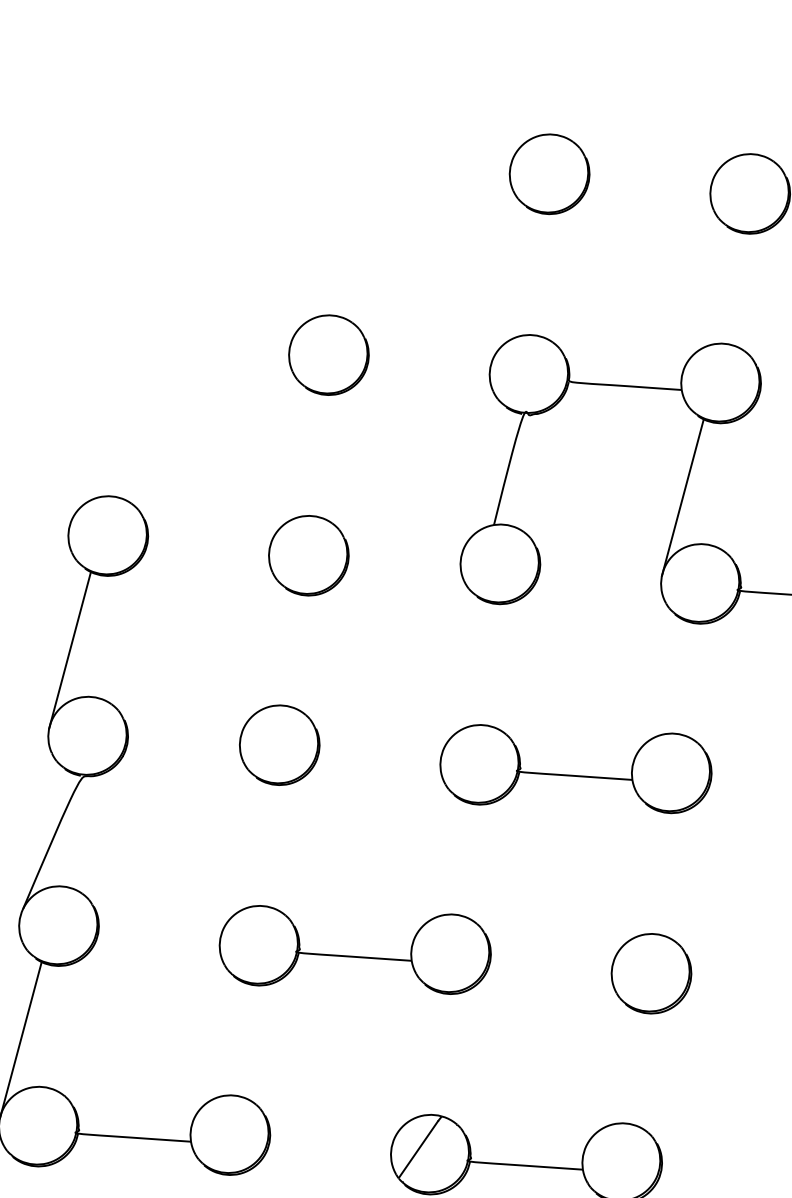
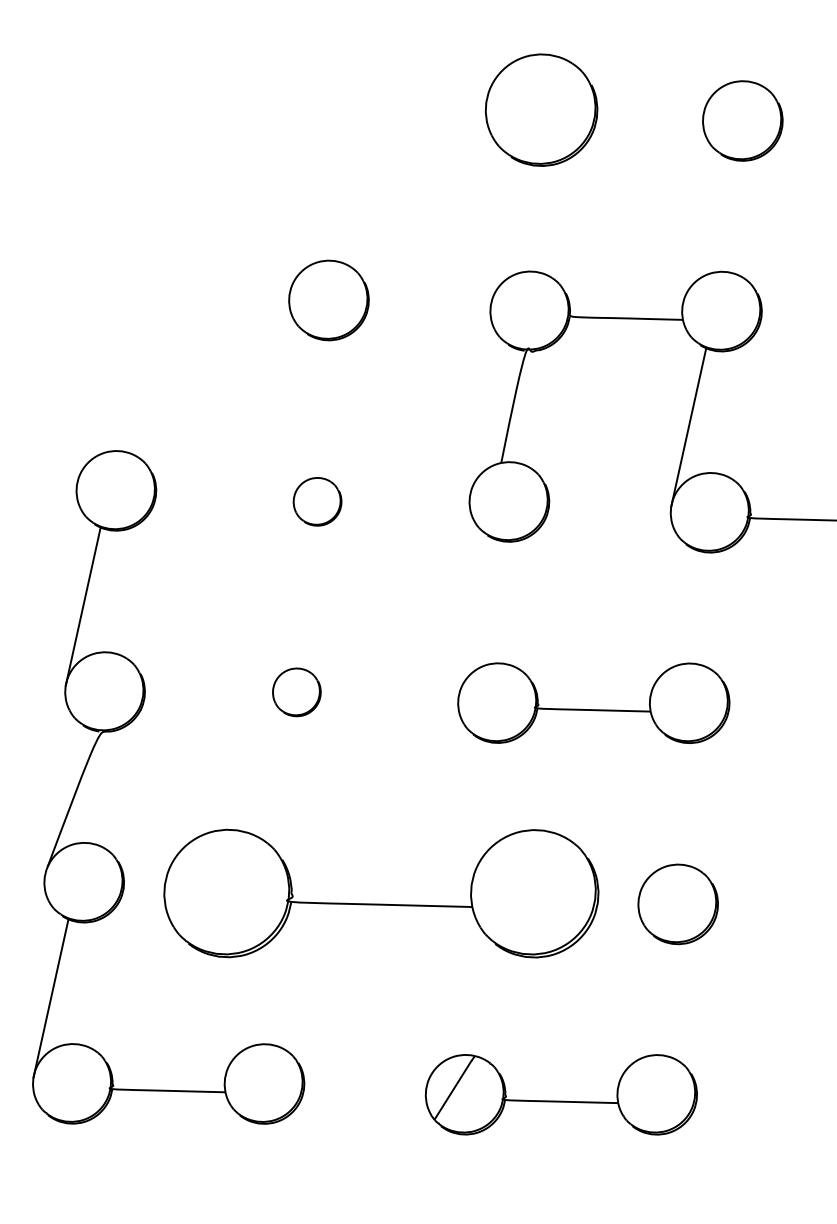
part: (549, 173) -> (541, 109), size x1.4
part: (308, 555) -> (317, 501), size x0.6
part: (279, 745) -> (296, 692), size x0.6
part: (354, 949) -> (380, 893), size x1.6

